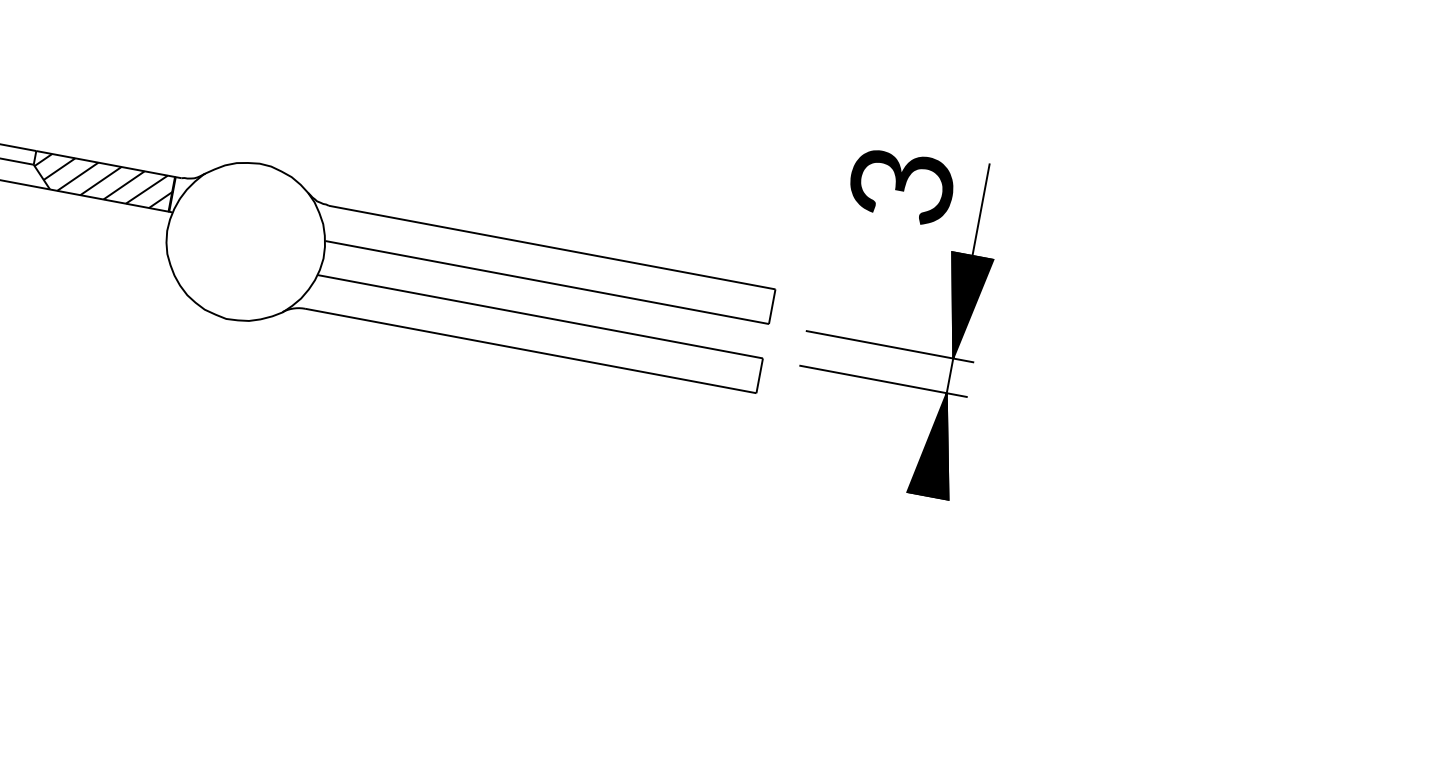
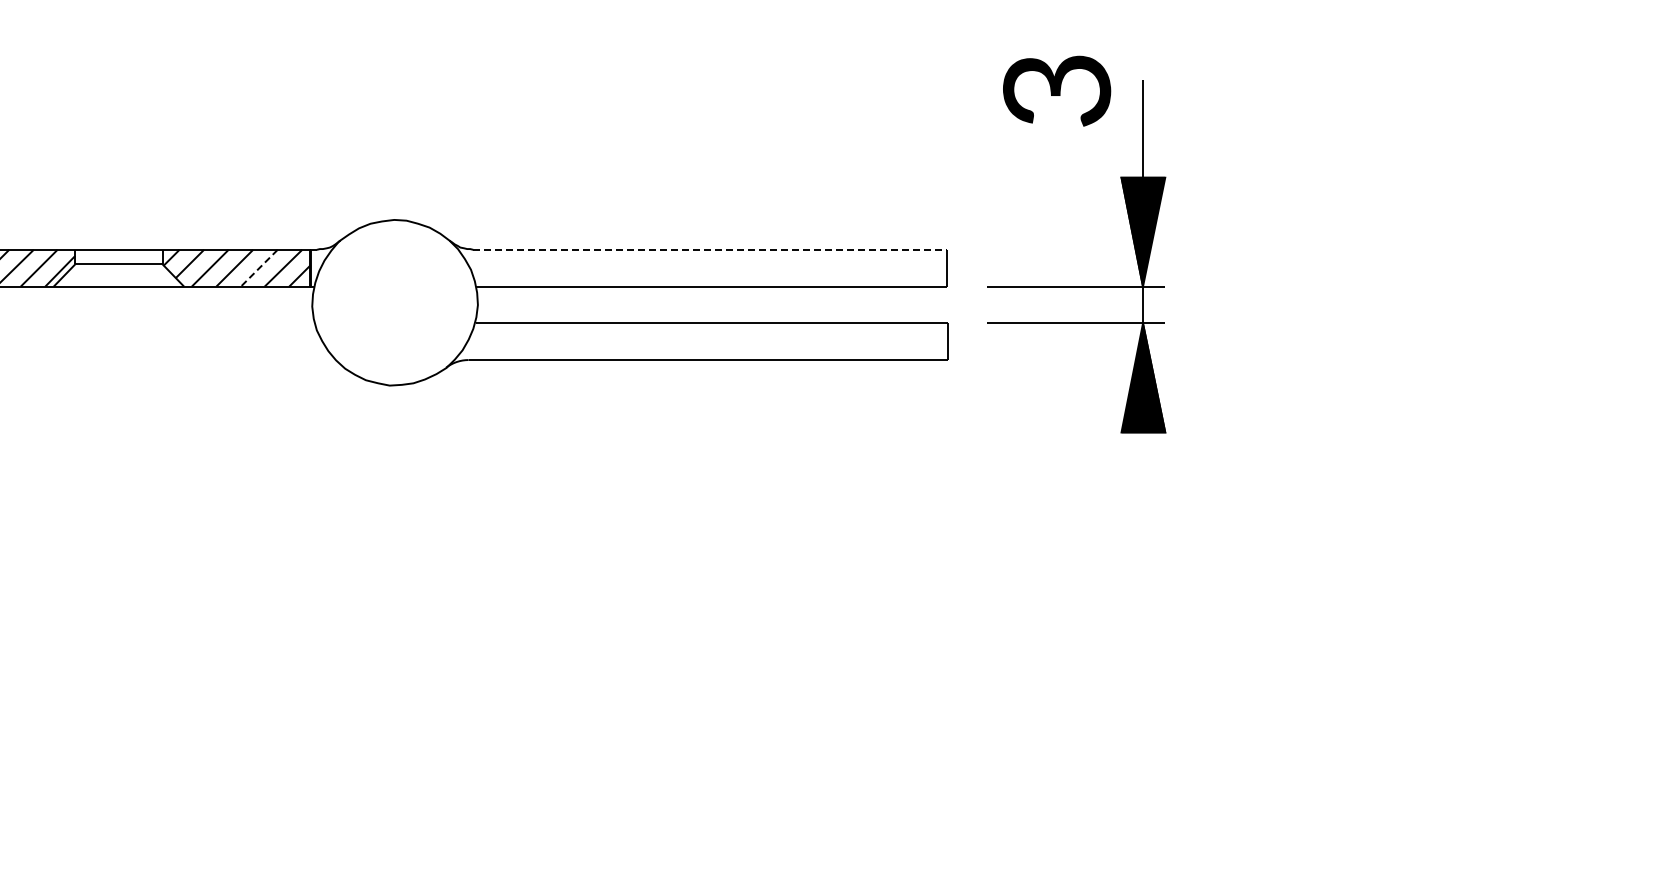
line: (123, 185) -> (258, 268), solid -> dashed
text: (902, 185) -> (1057, 90), moved
line: (552, 247) -> (710, 249), solid -> dashed

